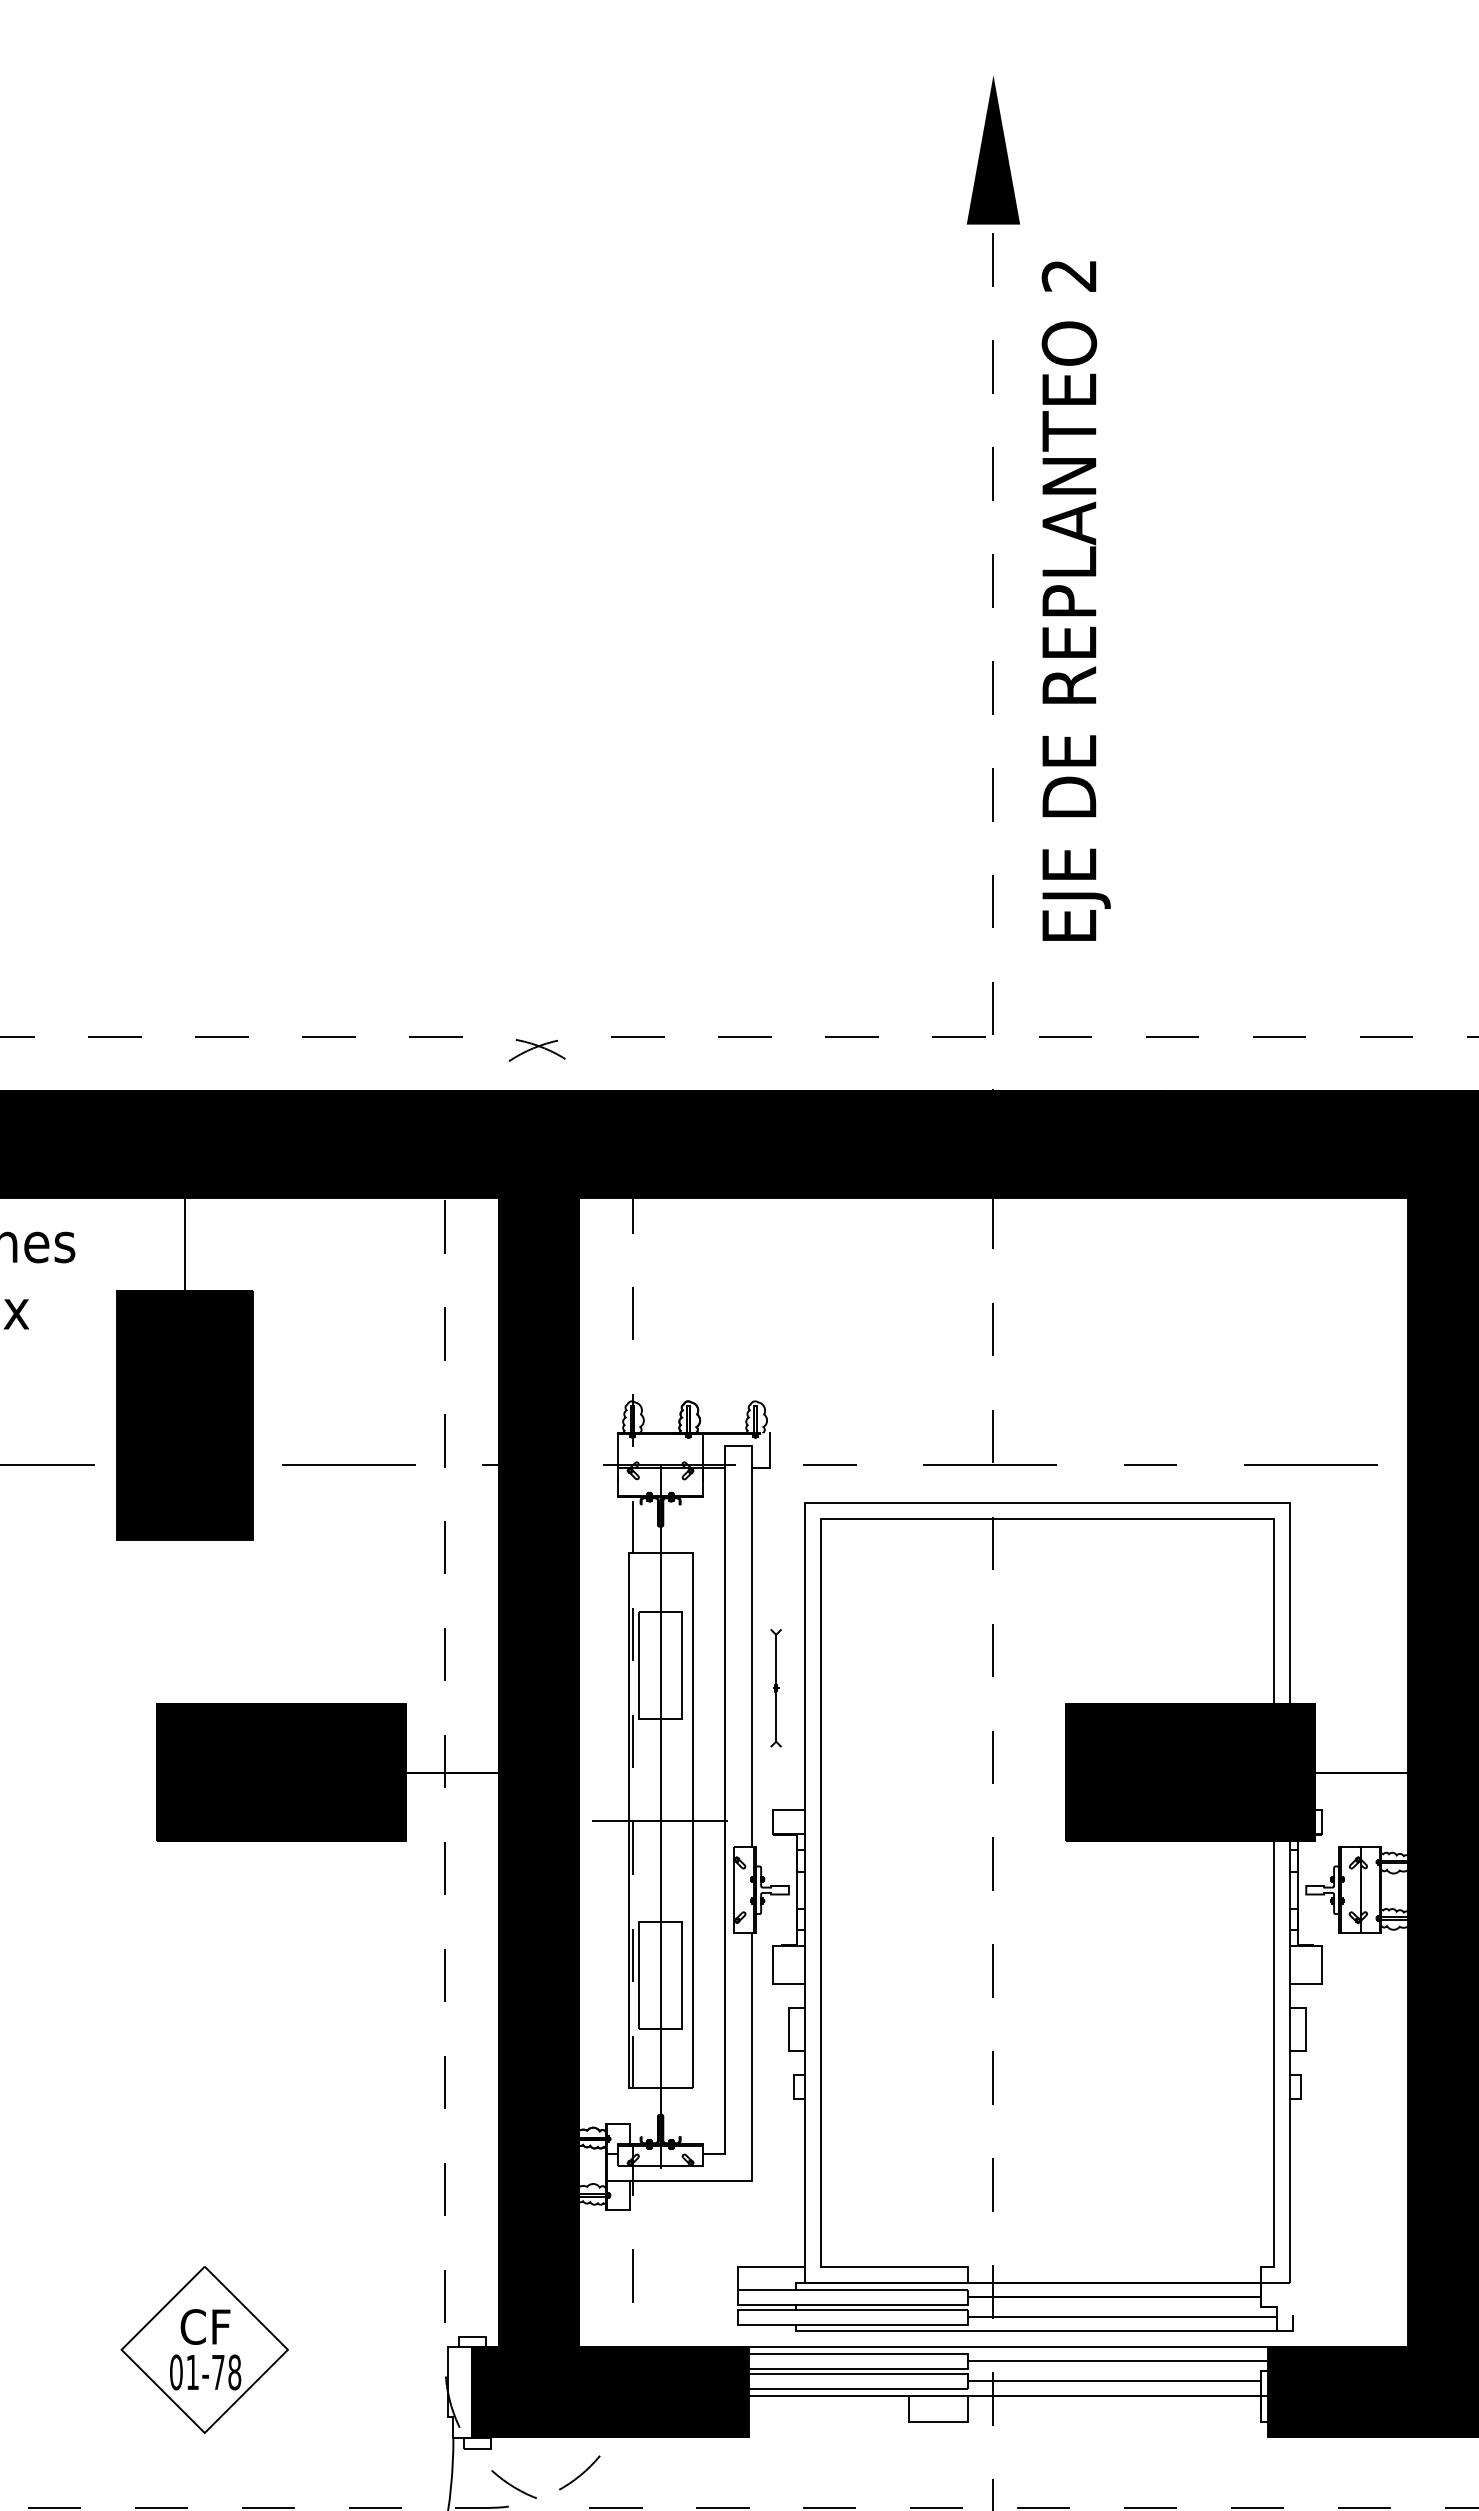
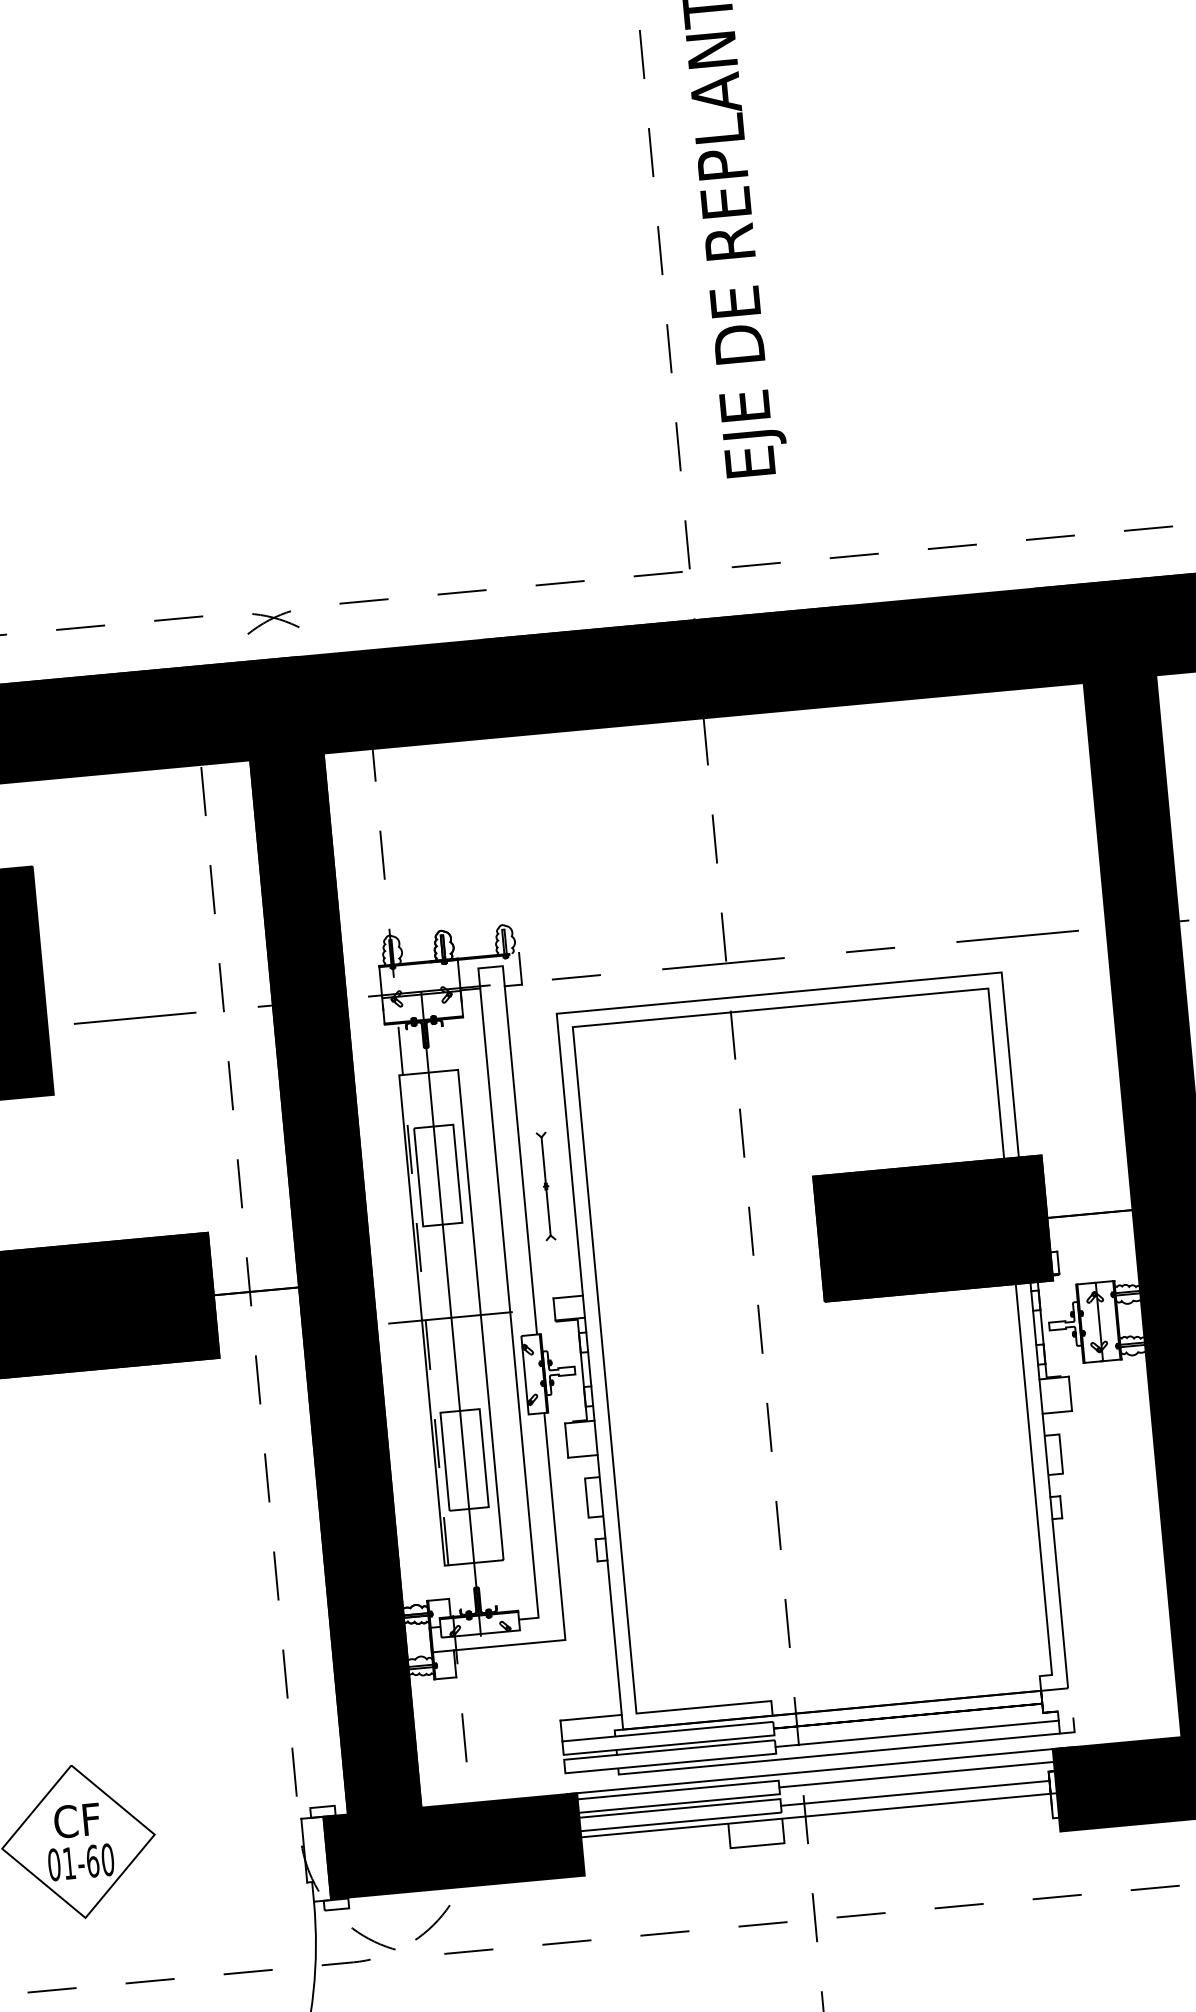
text: (226, 2372) -> (100, 1860), 01-78 -> 01-60

